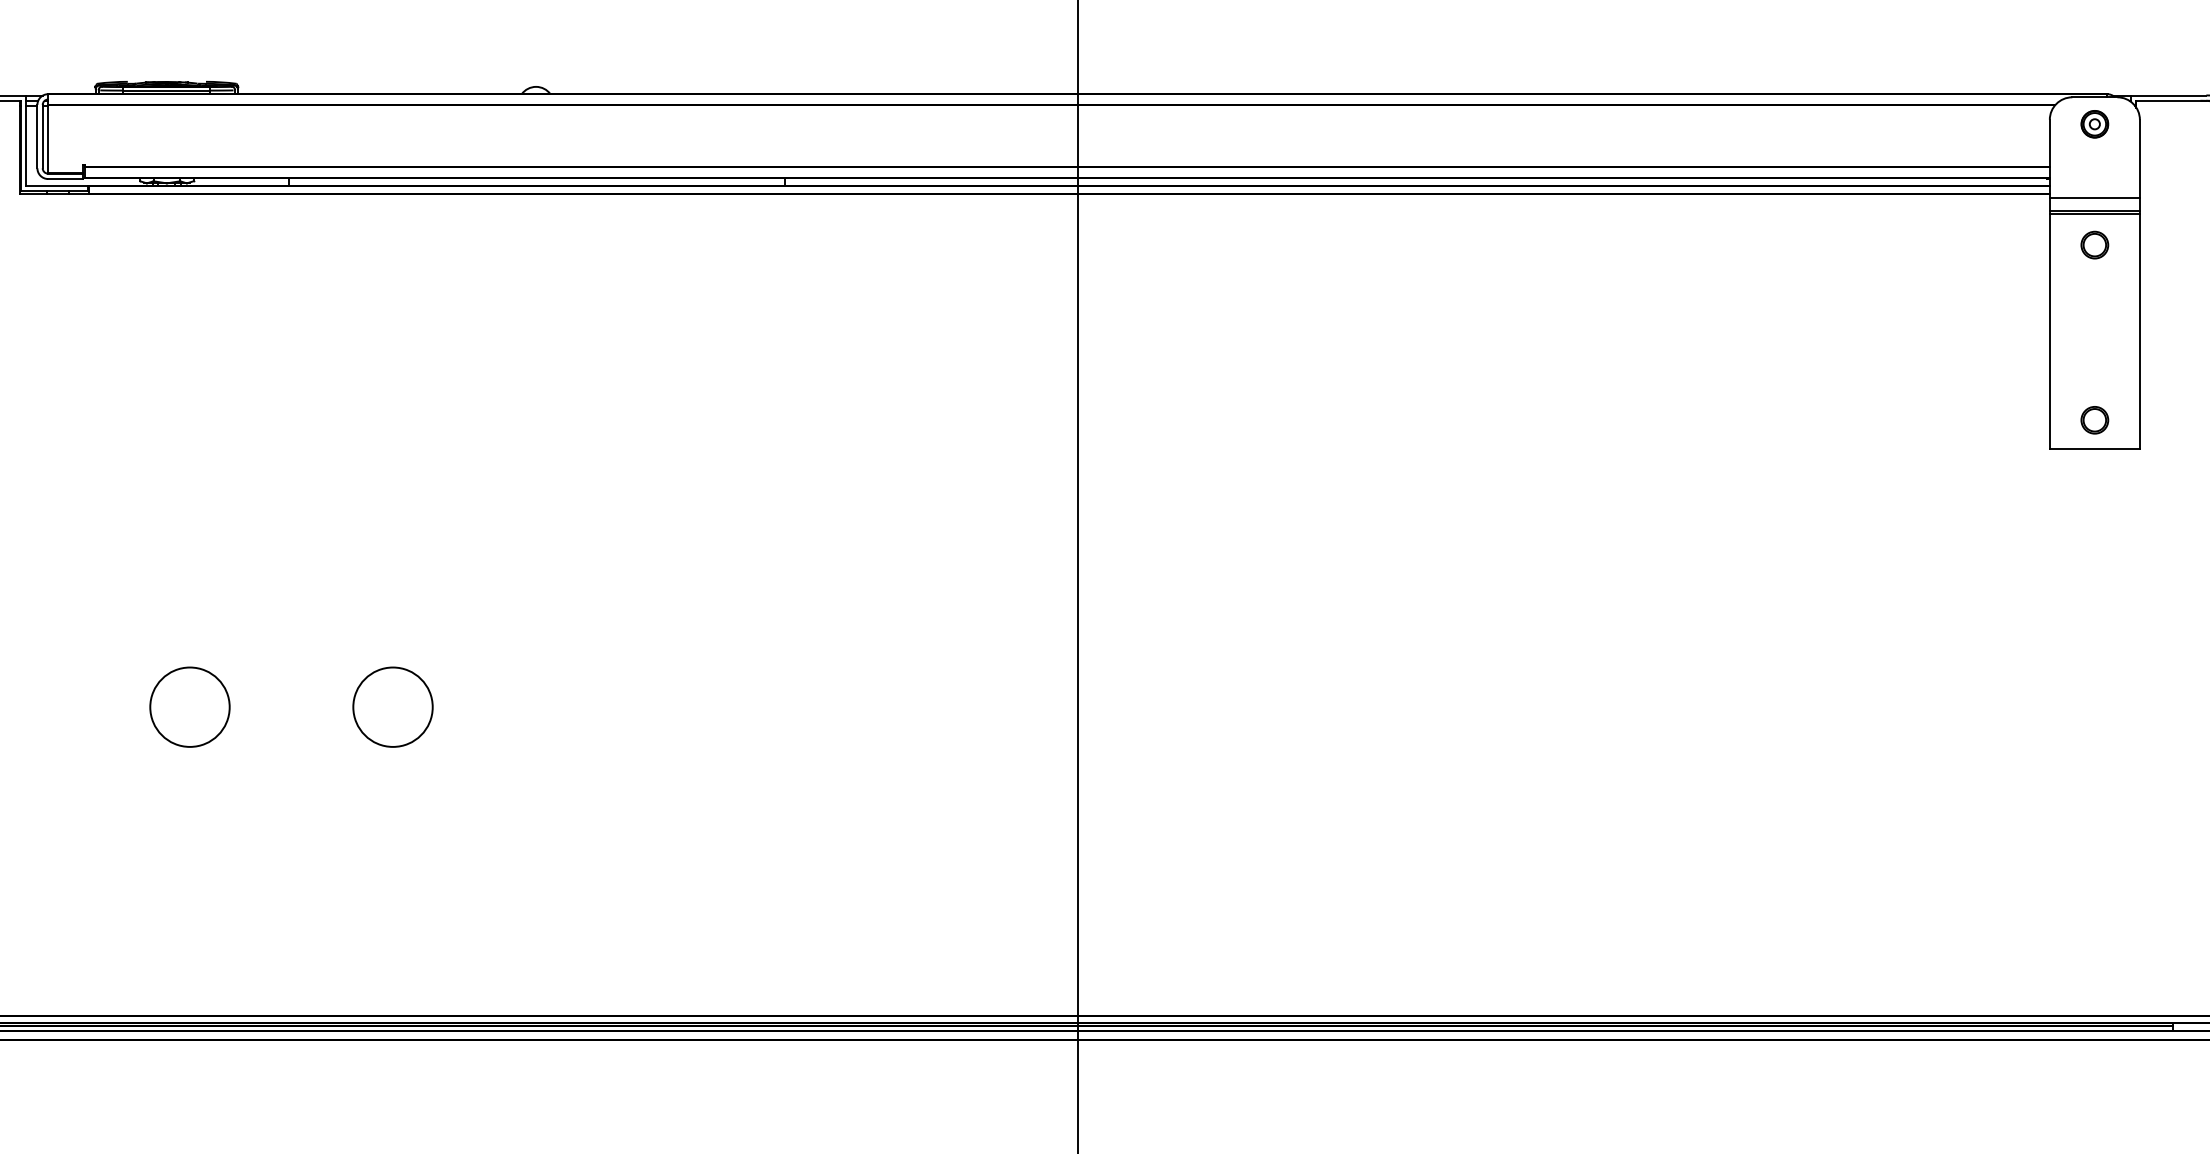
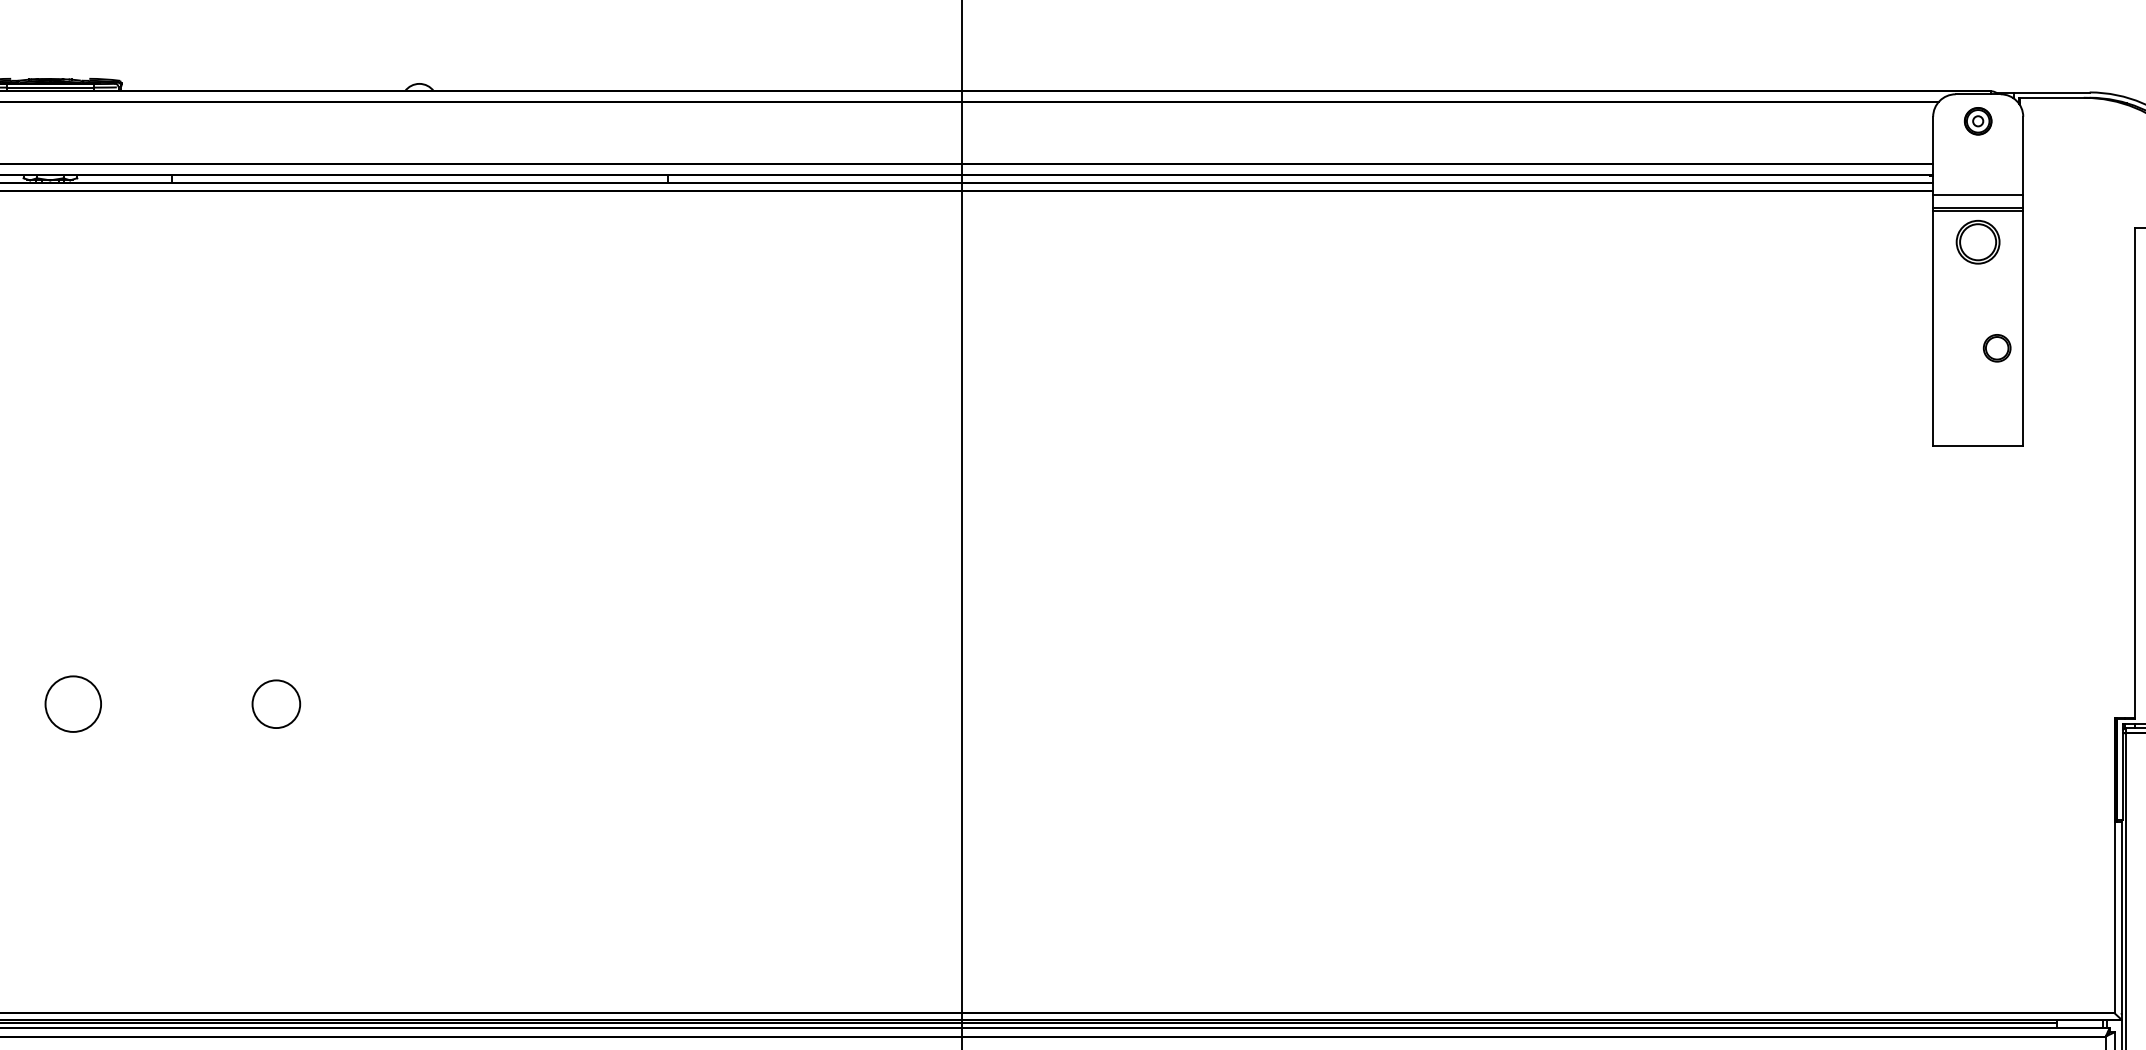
part: (2094, 244) -> (1977, 241), size x1.6
part: (2094, 420) -> (1996, 348), moved
circle: (189, 706) -> (72, 703), size x0.7
circle: (392, 706) -> (275, 703), size x0.6

